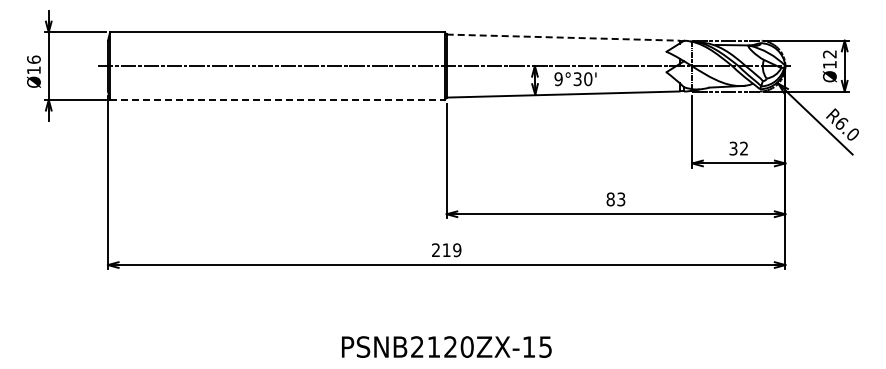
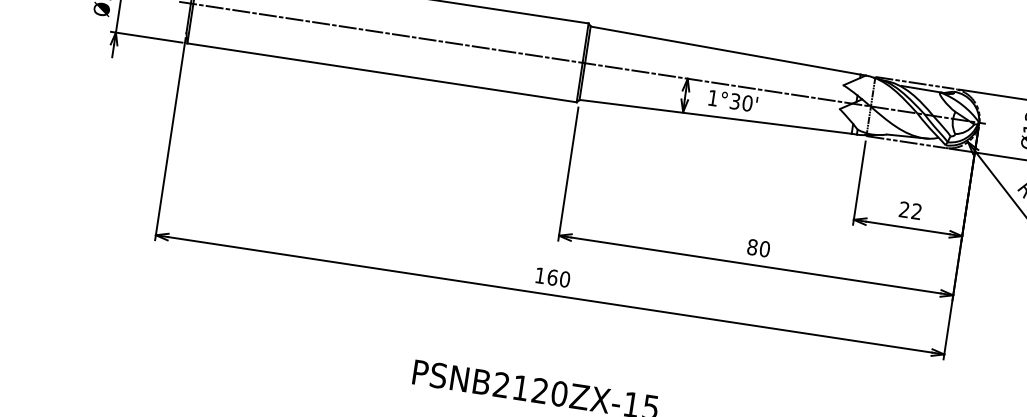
line: (563, 37) -> (726, 50), dashed -> solid
text: (558, 79) -> (712, 98), 9°30' -> 1°30'
line: (277, 99) -> (382, 72), dashed -> solid
text: (733, 148) -> (904, 209), 32 -> 22
text: (621, 199) -> (765, 249), 83 -> 80
text: (446, 250) -> (552, 277), 219 -> 160

